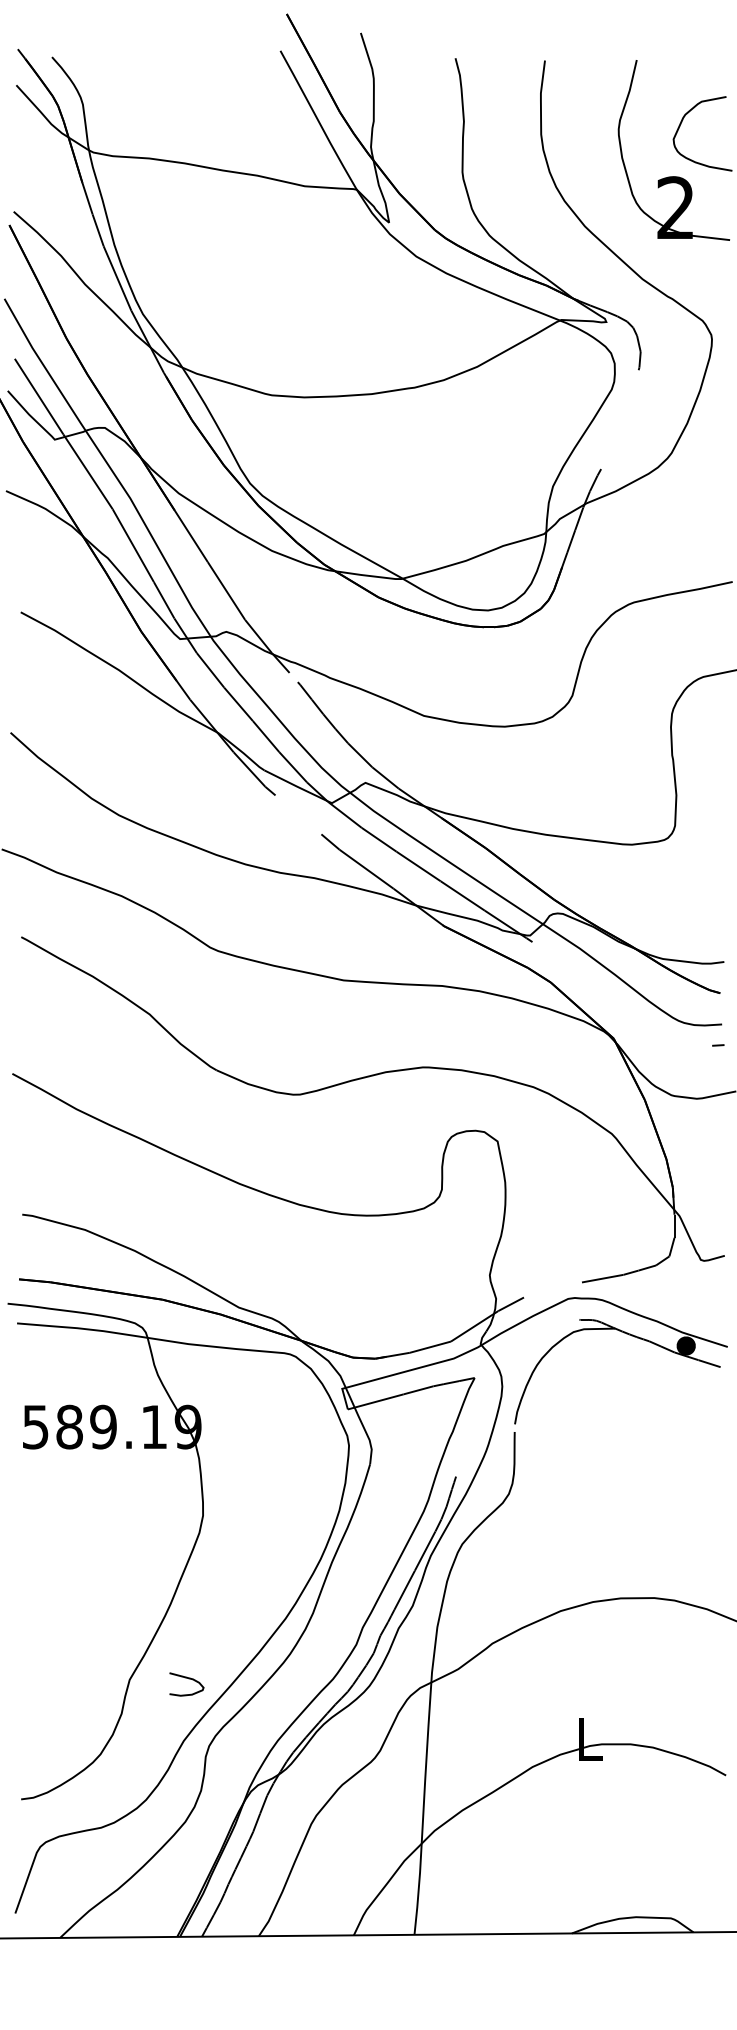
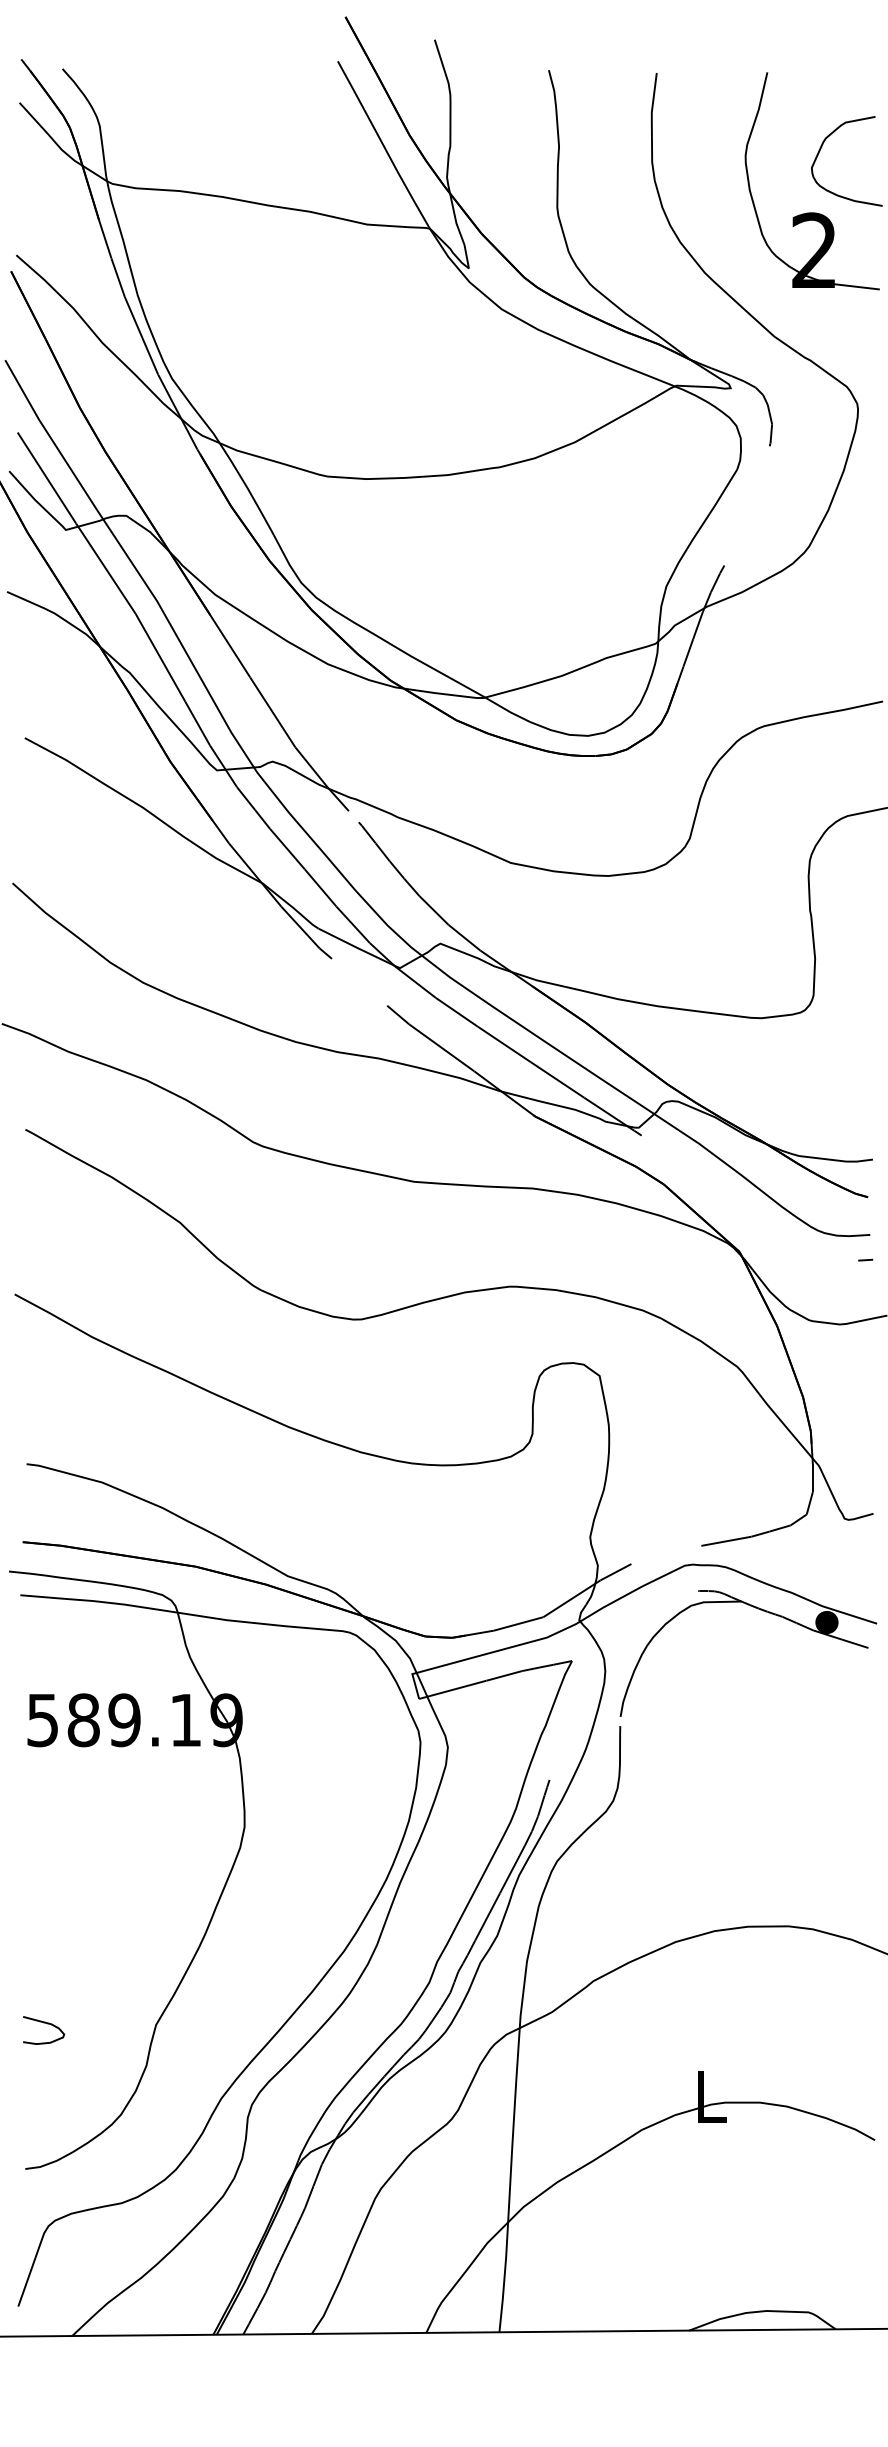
curve: (189, 1679) -> (47, 2024), moved

